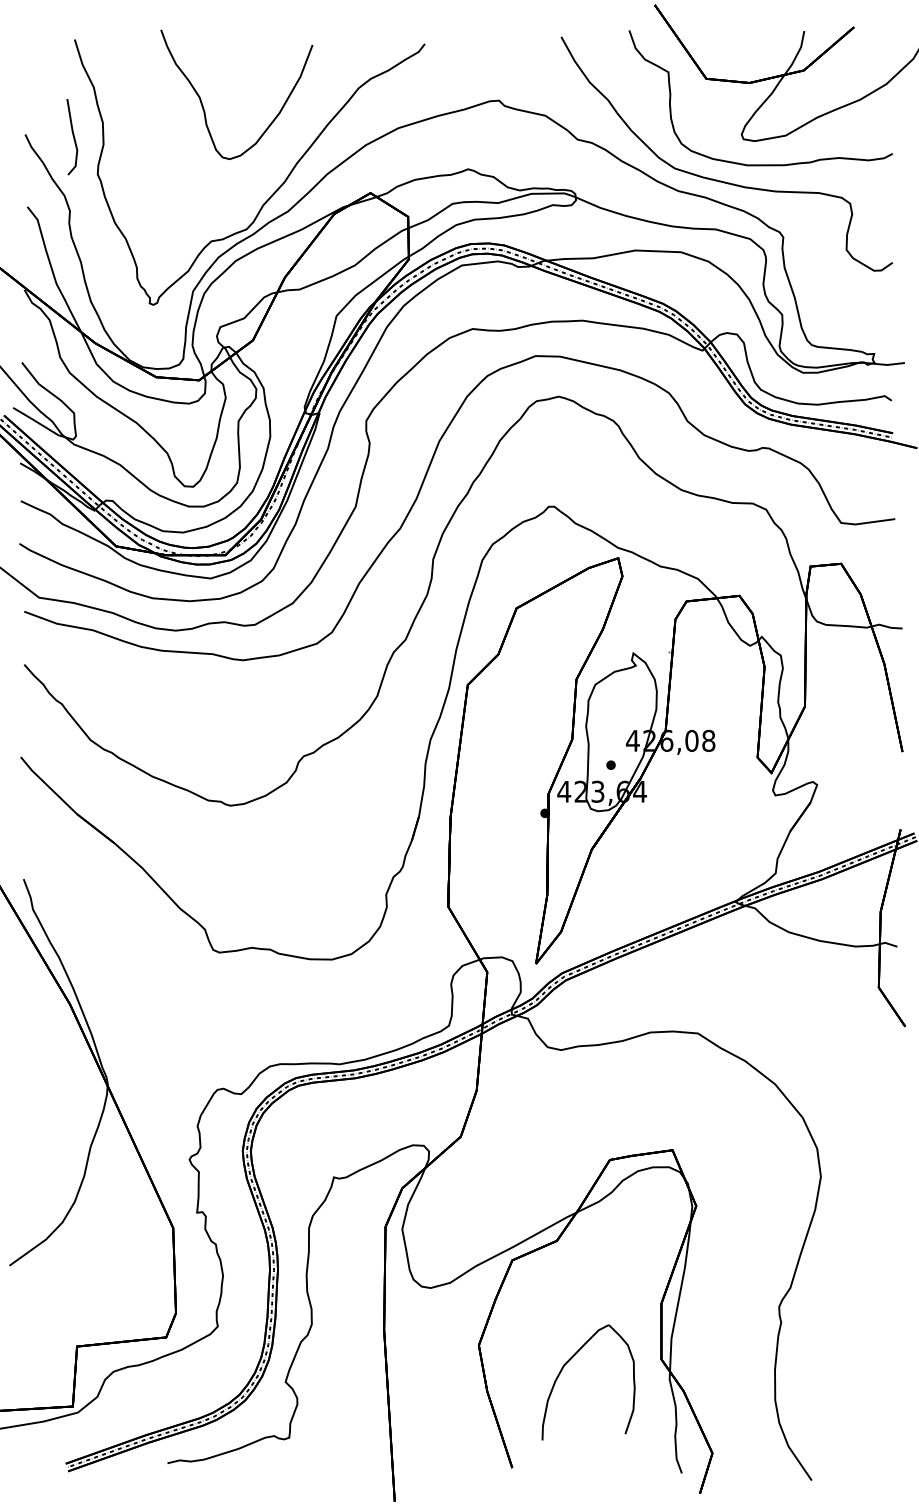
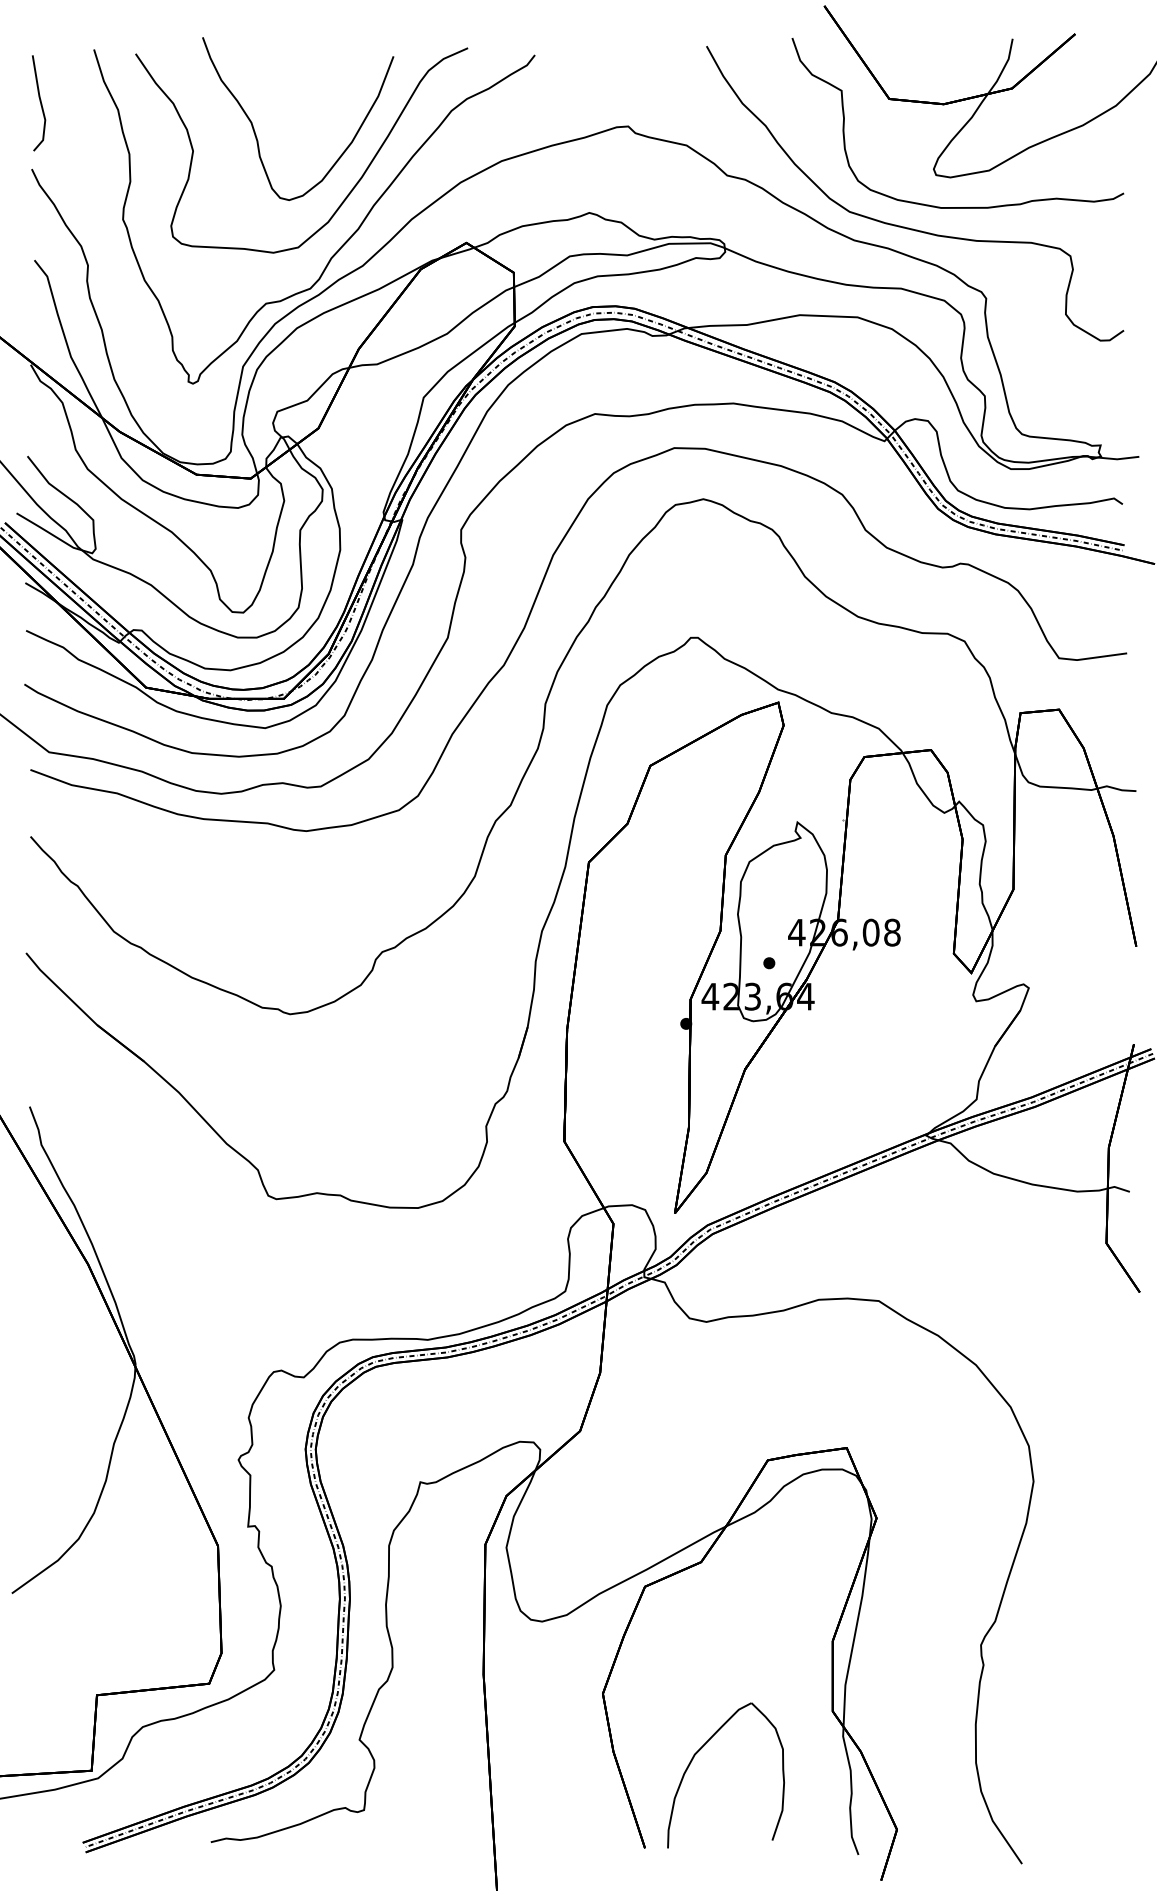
line: (73, 137) -> (40, 103), moved
curve: (280, 148) -> (353, 186), added
part: (568, 1362) -> (700, 1750), moved

